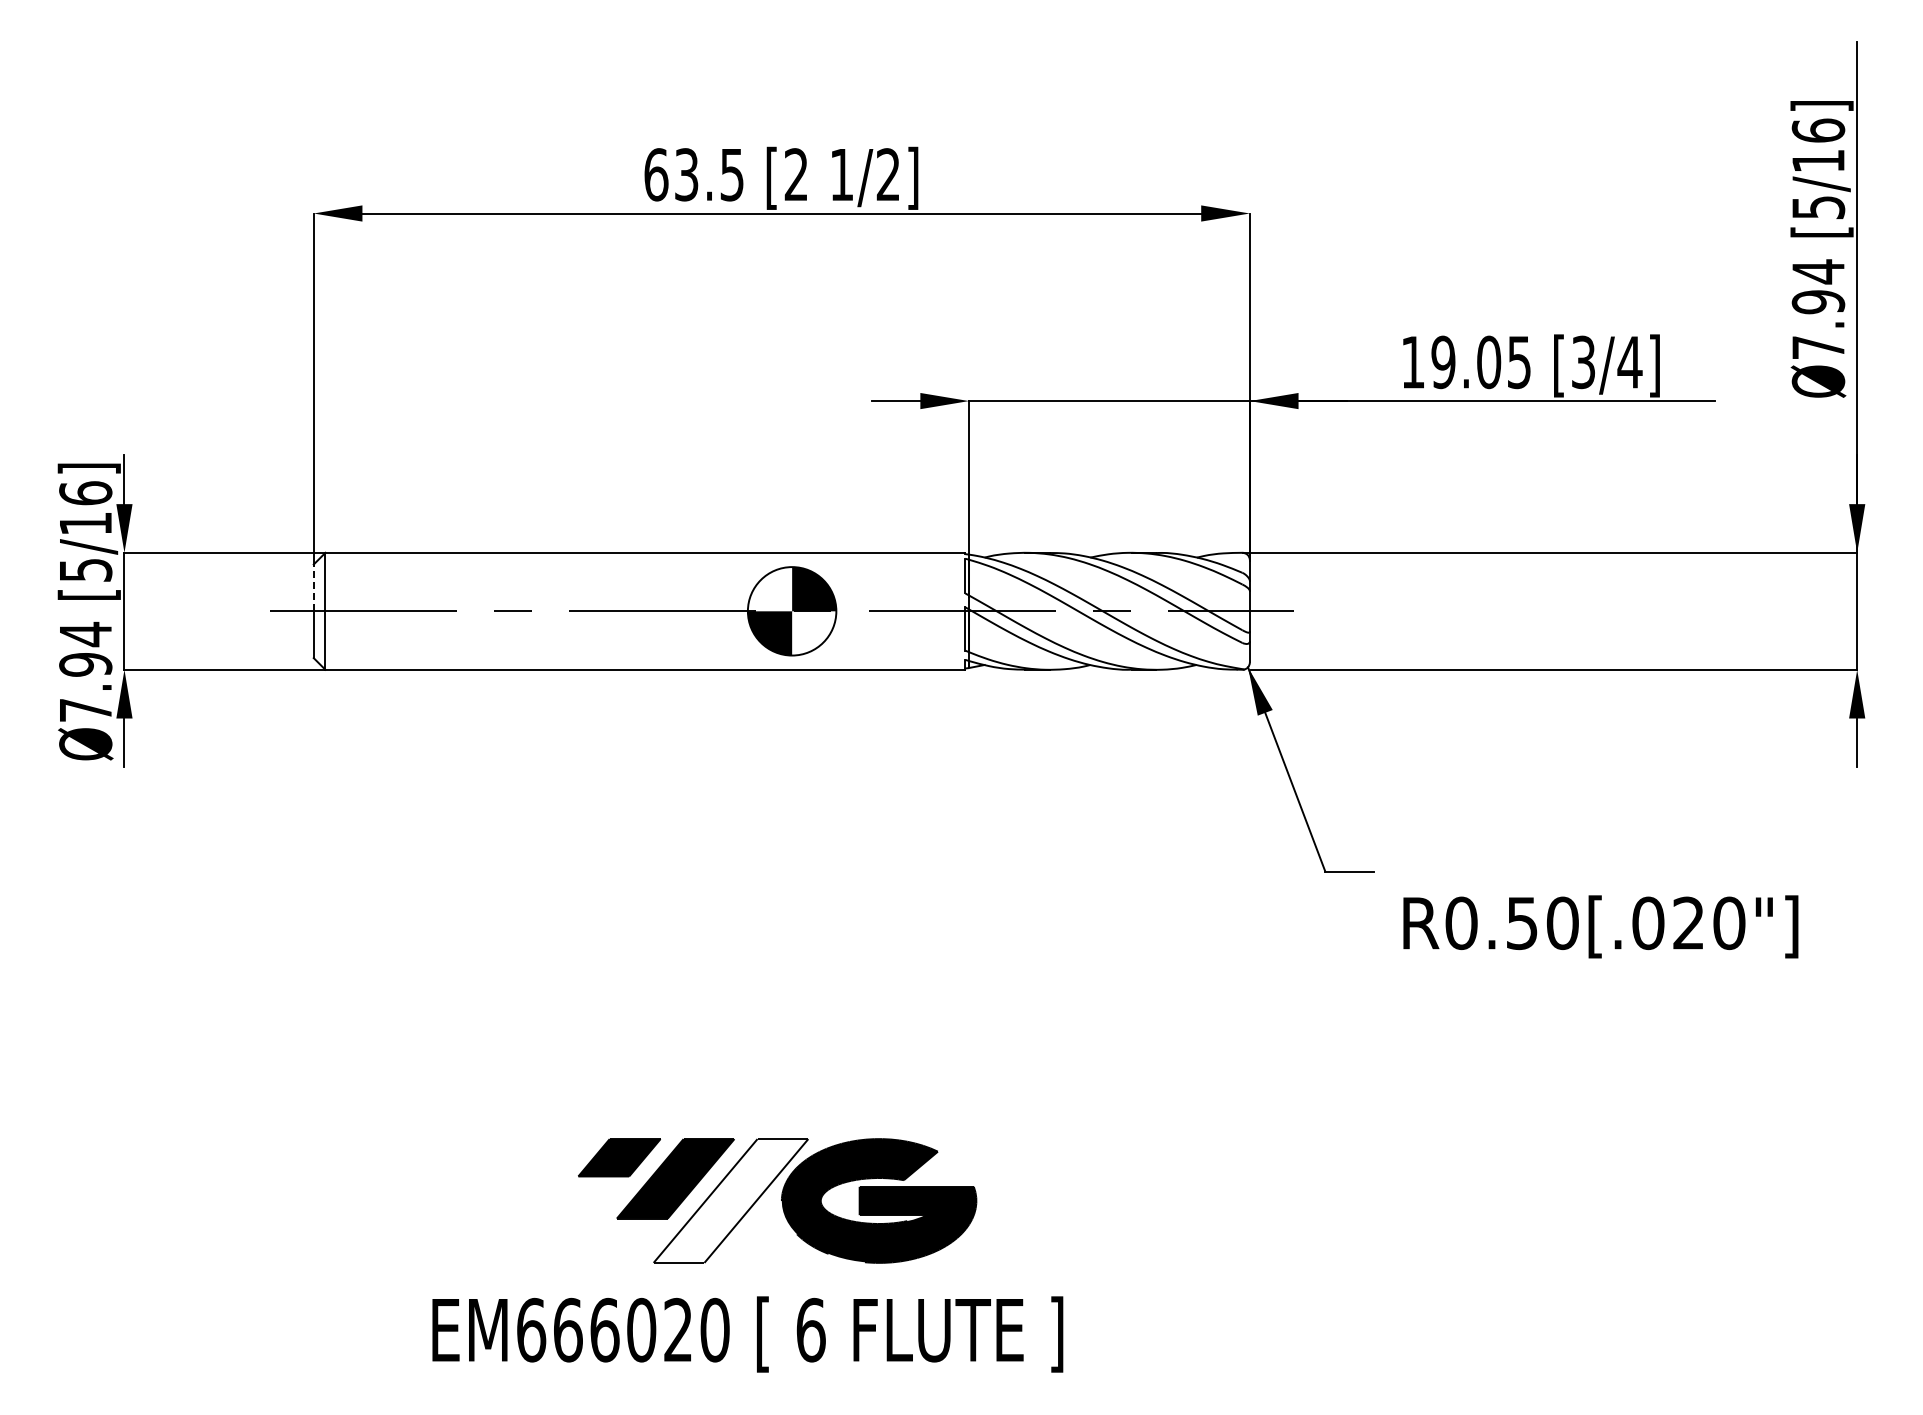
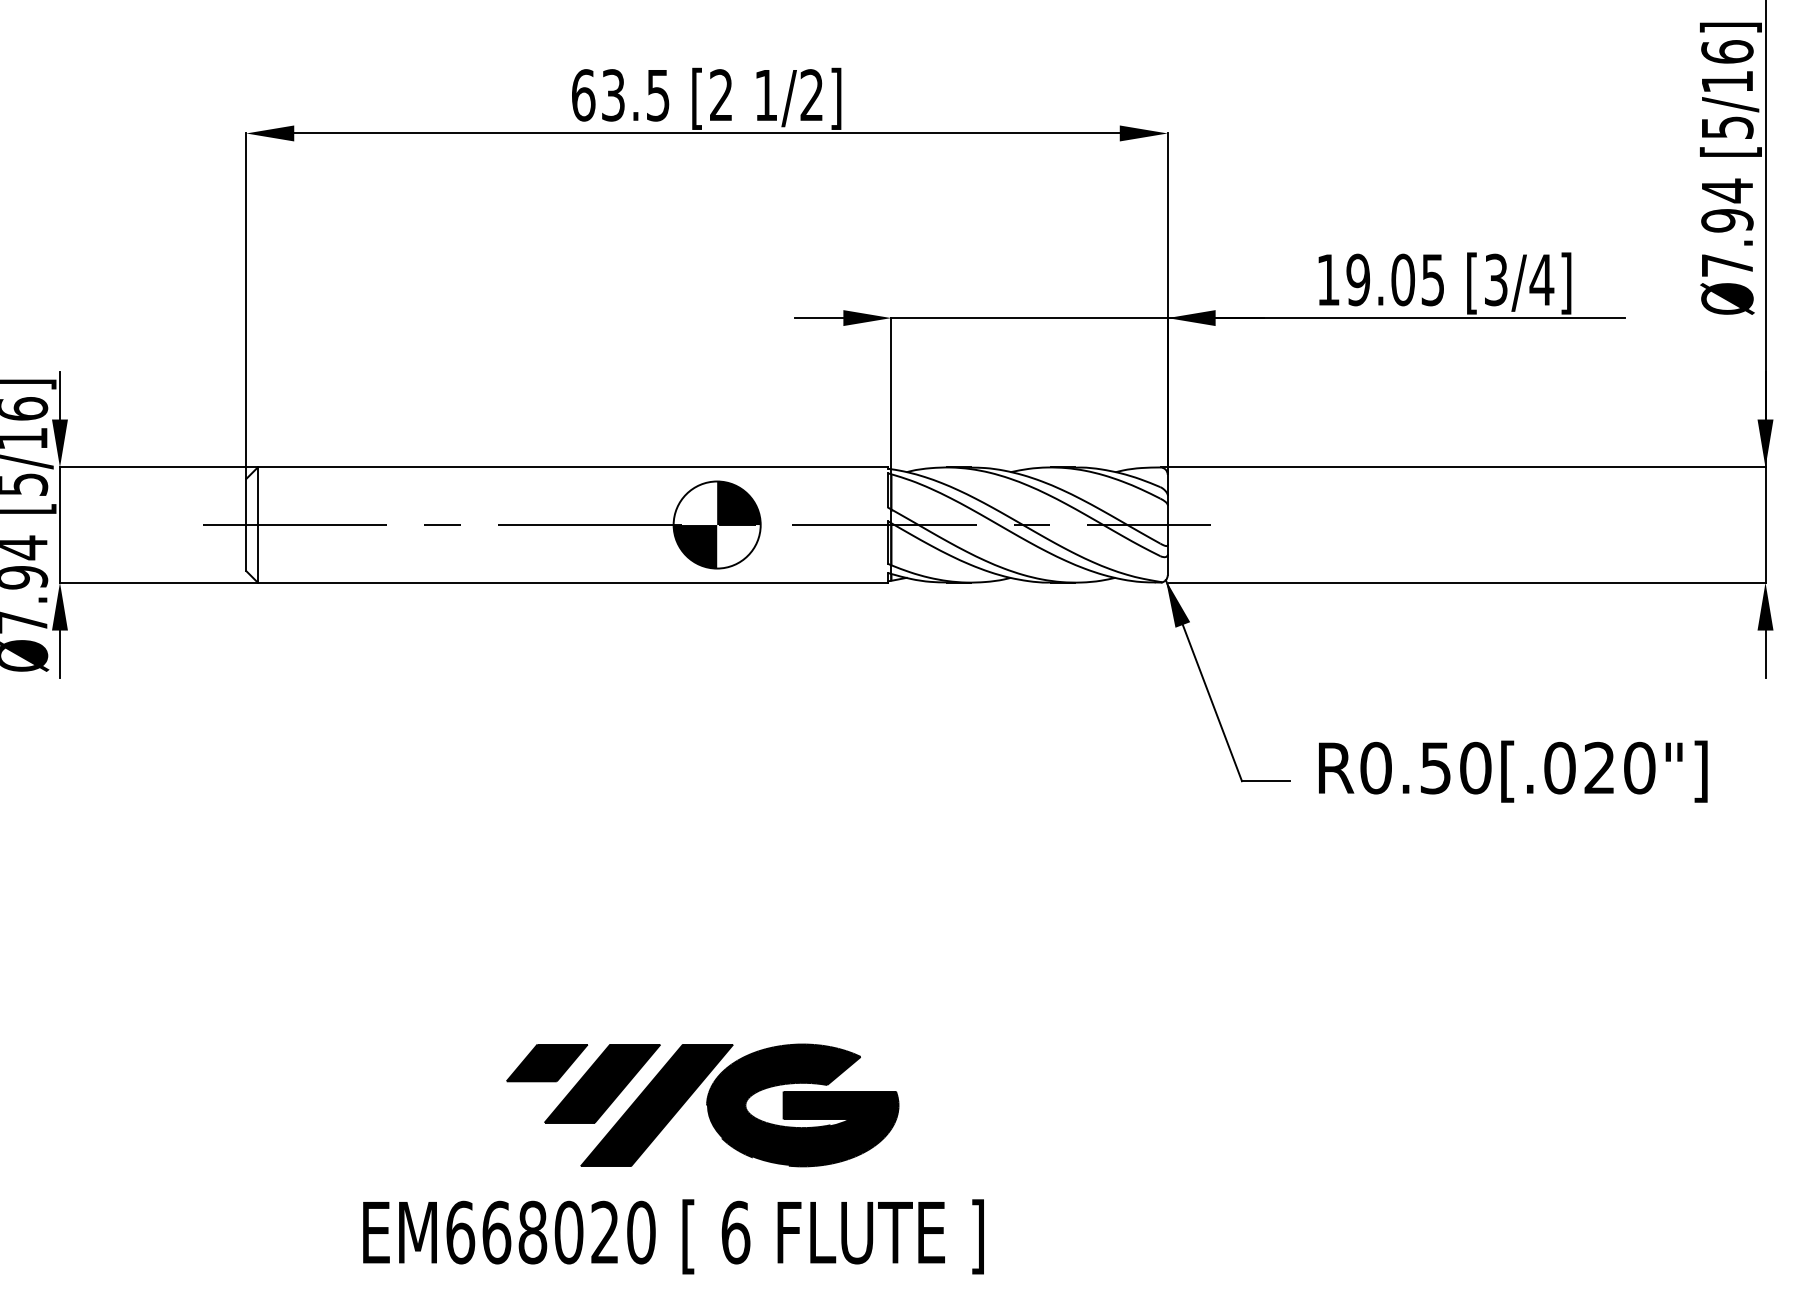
line: (313, 587) -> (246, 501), dashed -> solid
text: (1600, 926) -> (1512, 771), moved
fill: (730, 1200) -> (656, 1104), added
text: (604, 1329) -> (532, 1231), EM666020 -> EM668020

